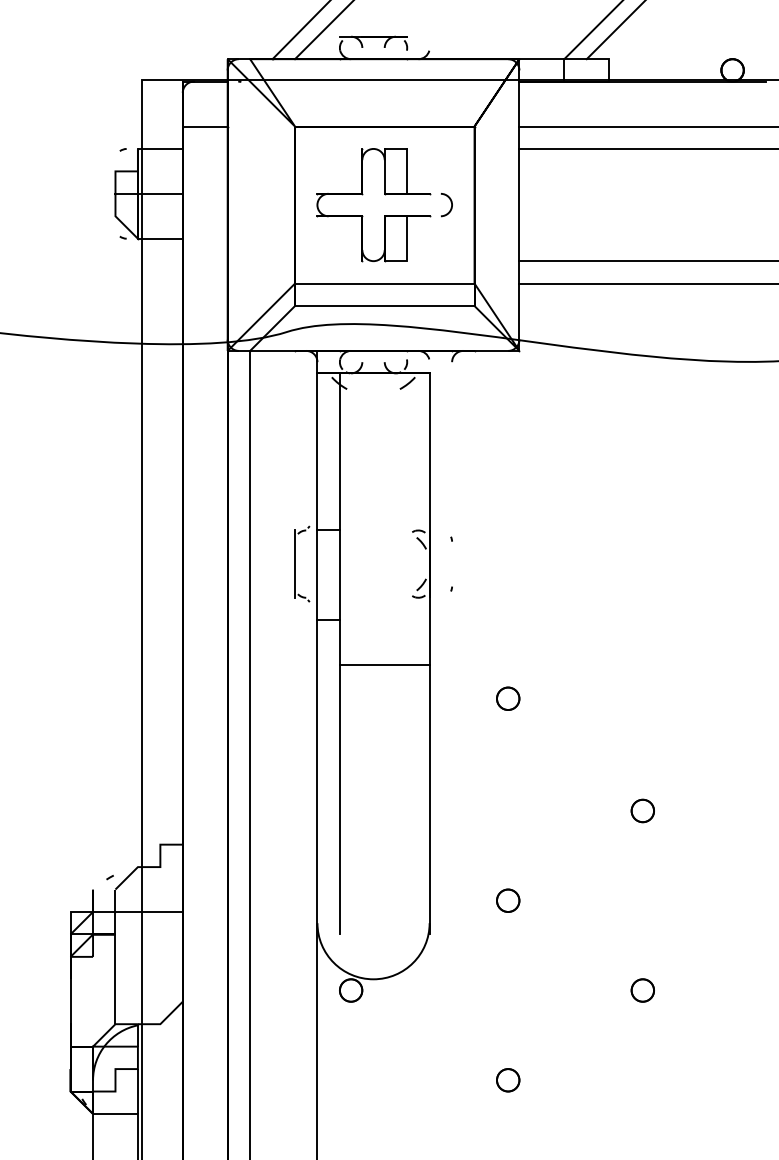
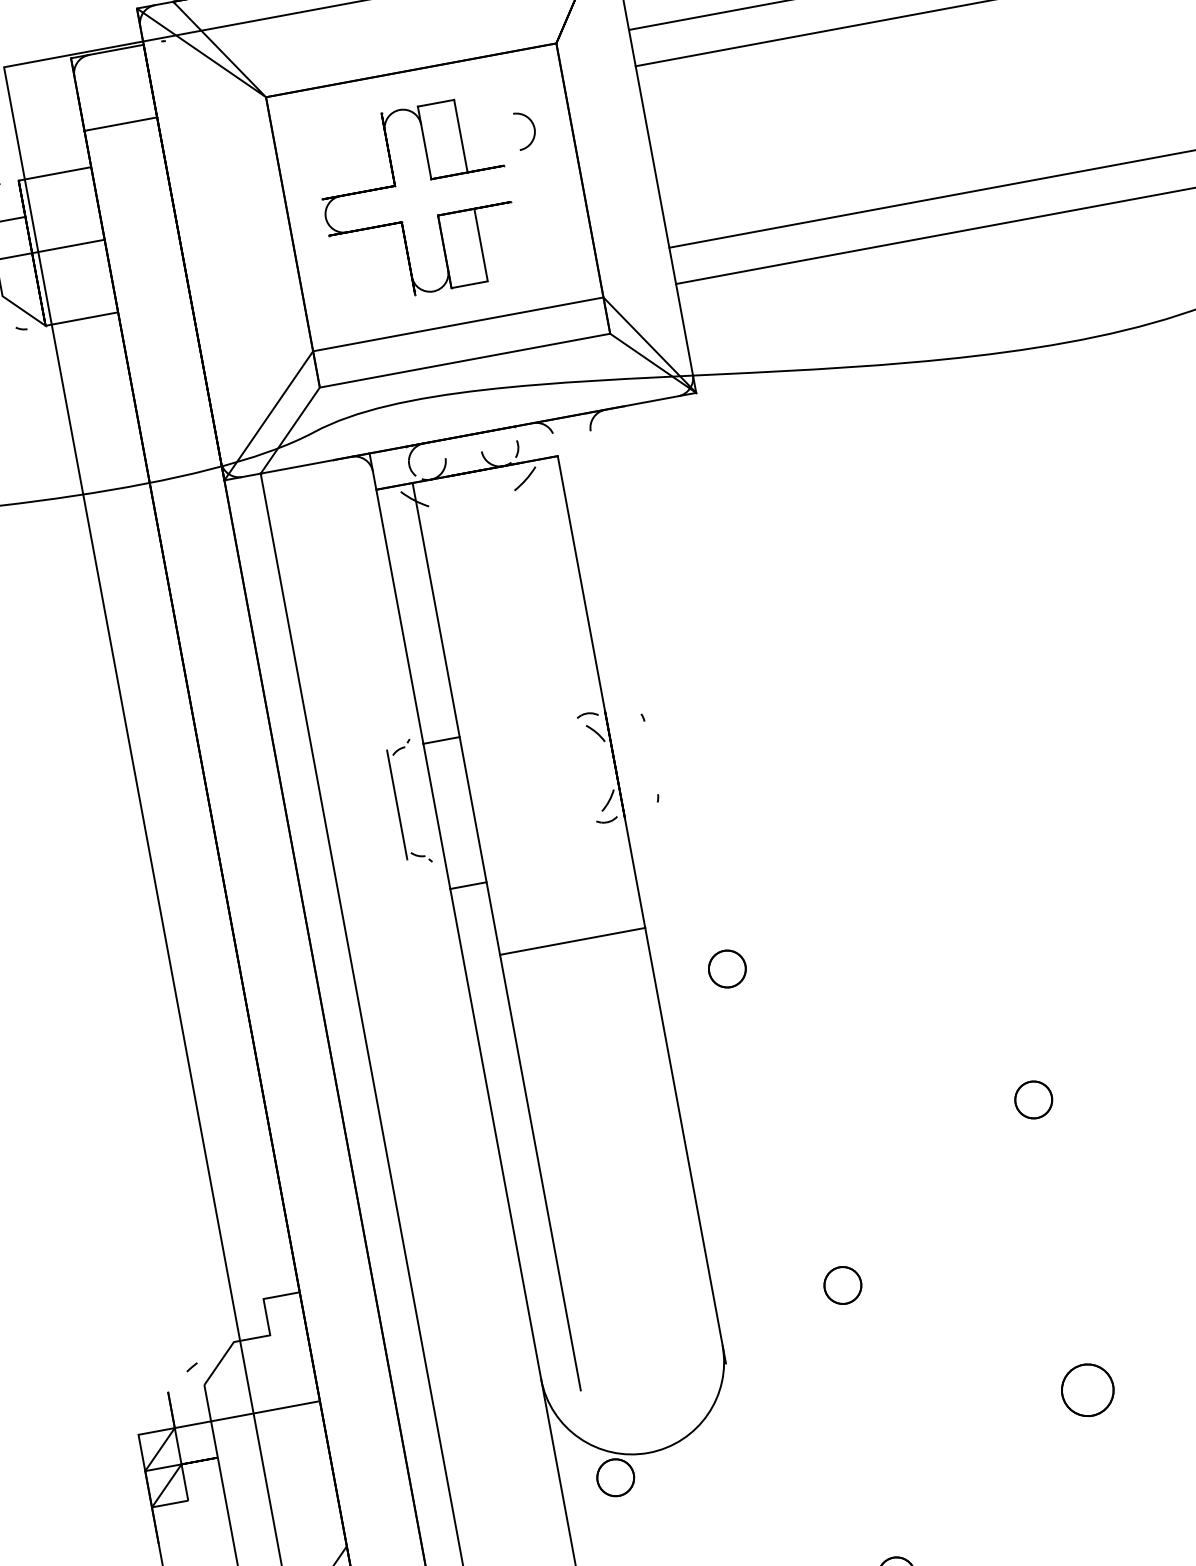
curve: (450, 207) -> (532, 133), moved
part: (508, 698) -> (727, 968), moved
part: (642, 990) -> (1086, 1390), size x1.4

